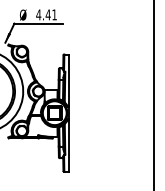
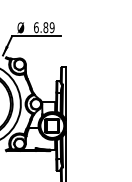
text: (46, 14) -> (44, 27), 4.41 -> 6.89

